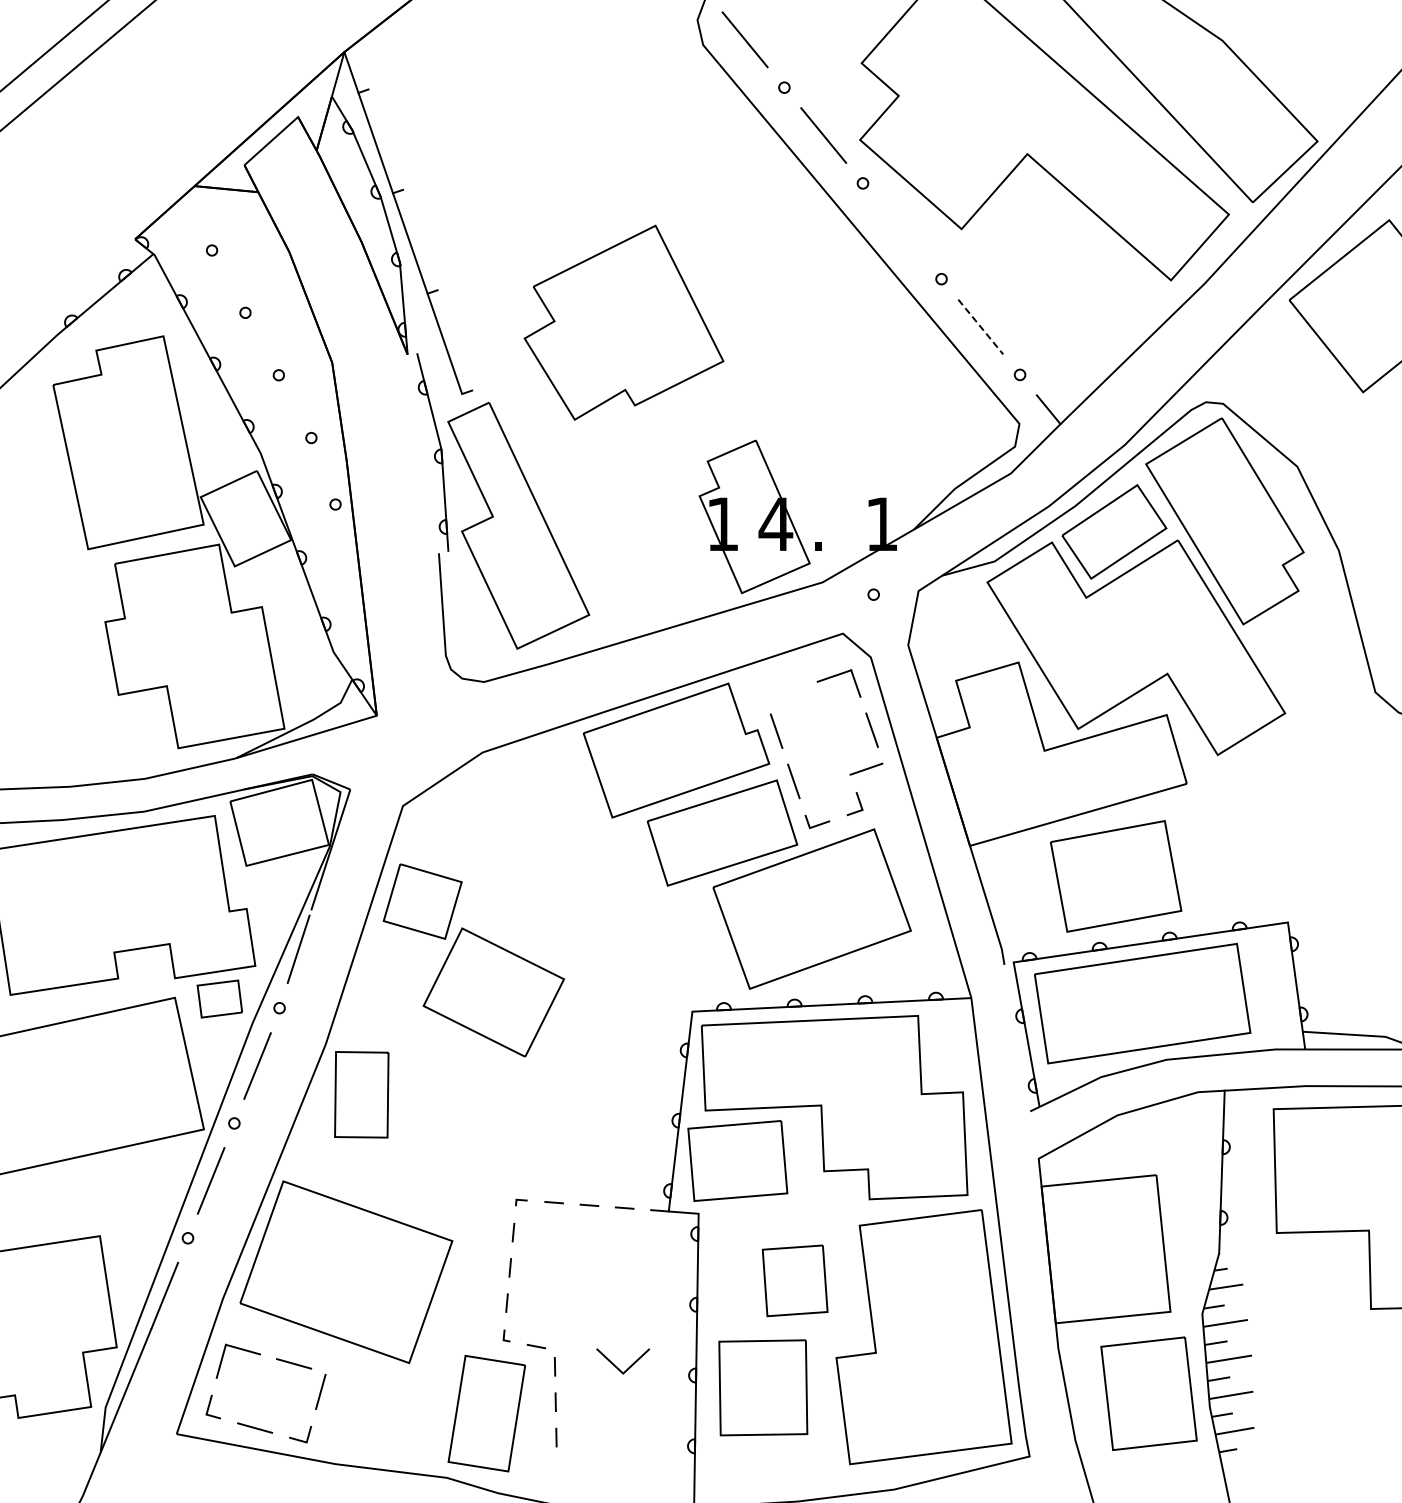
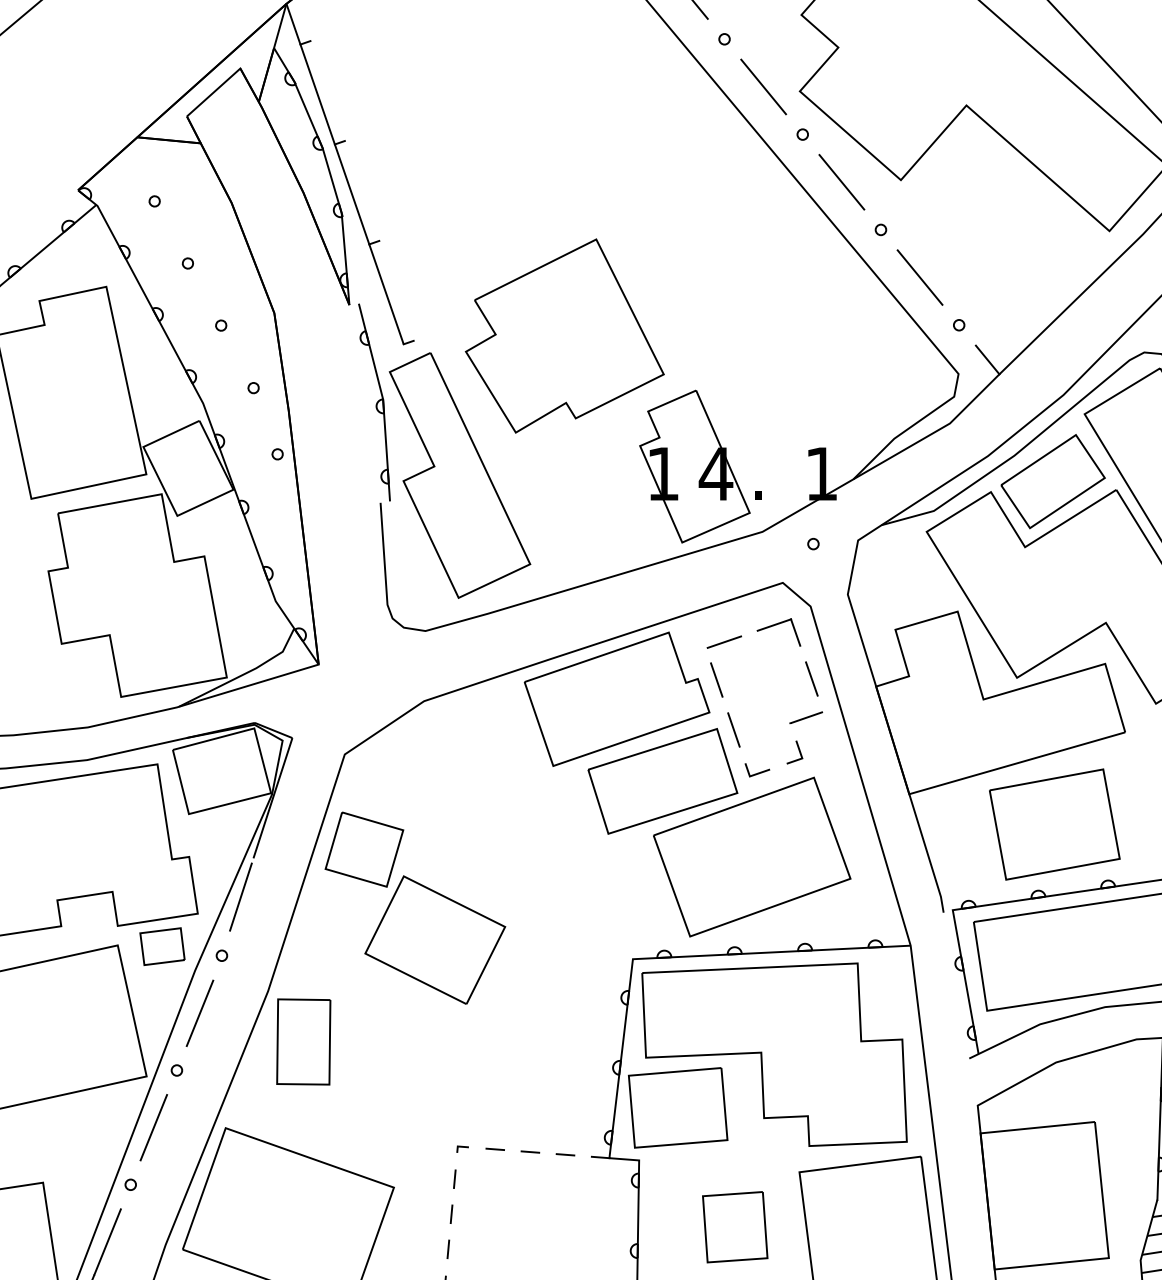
line: (901, 230) -> (841, 181), added
part: (623, 322) -> (564, 335), moved
line: (981, 327) -> (920, 278), dashed -> solid
line: (784, 692) -> (724, 641), added

